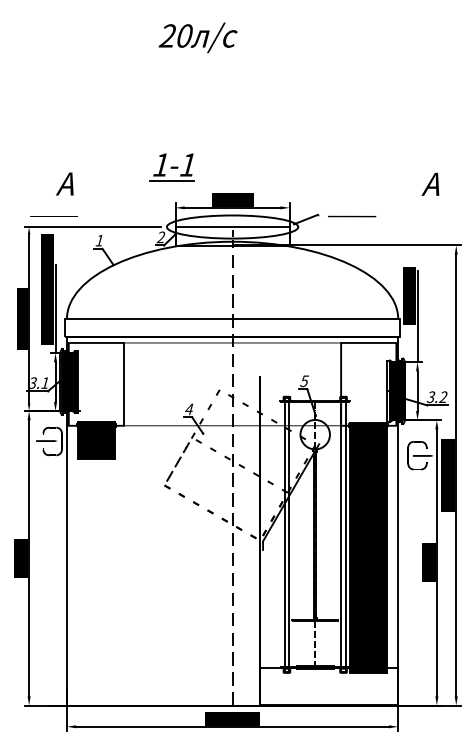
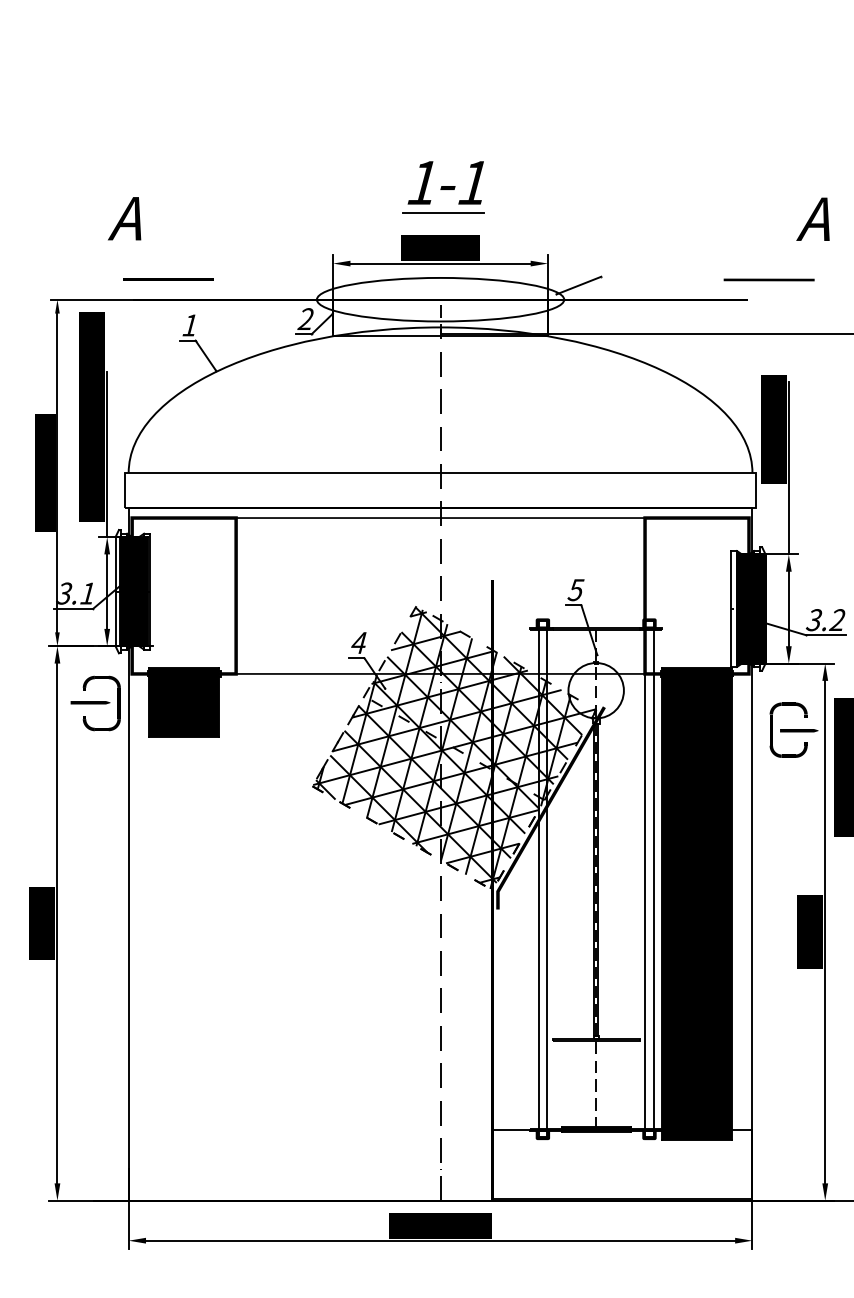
part: (171, 167) -> (442, 187), moved
line: (53, 216) -> (167, 279), moved
line: (352, 216) -> (769, 279), moved
hatch: (239, 464) -> (453, 746), added

